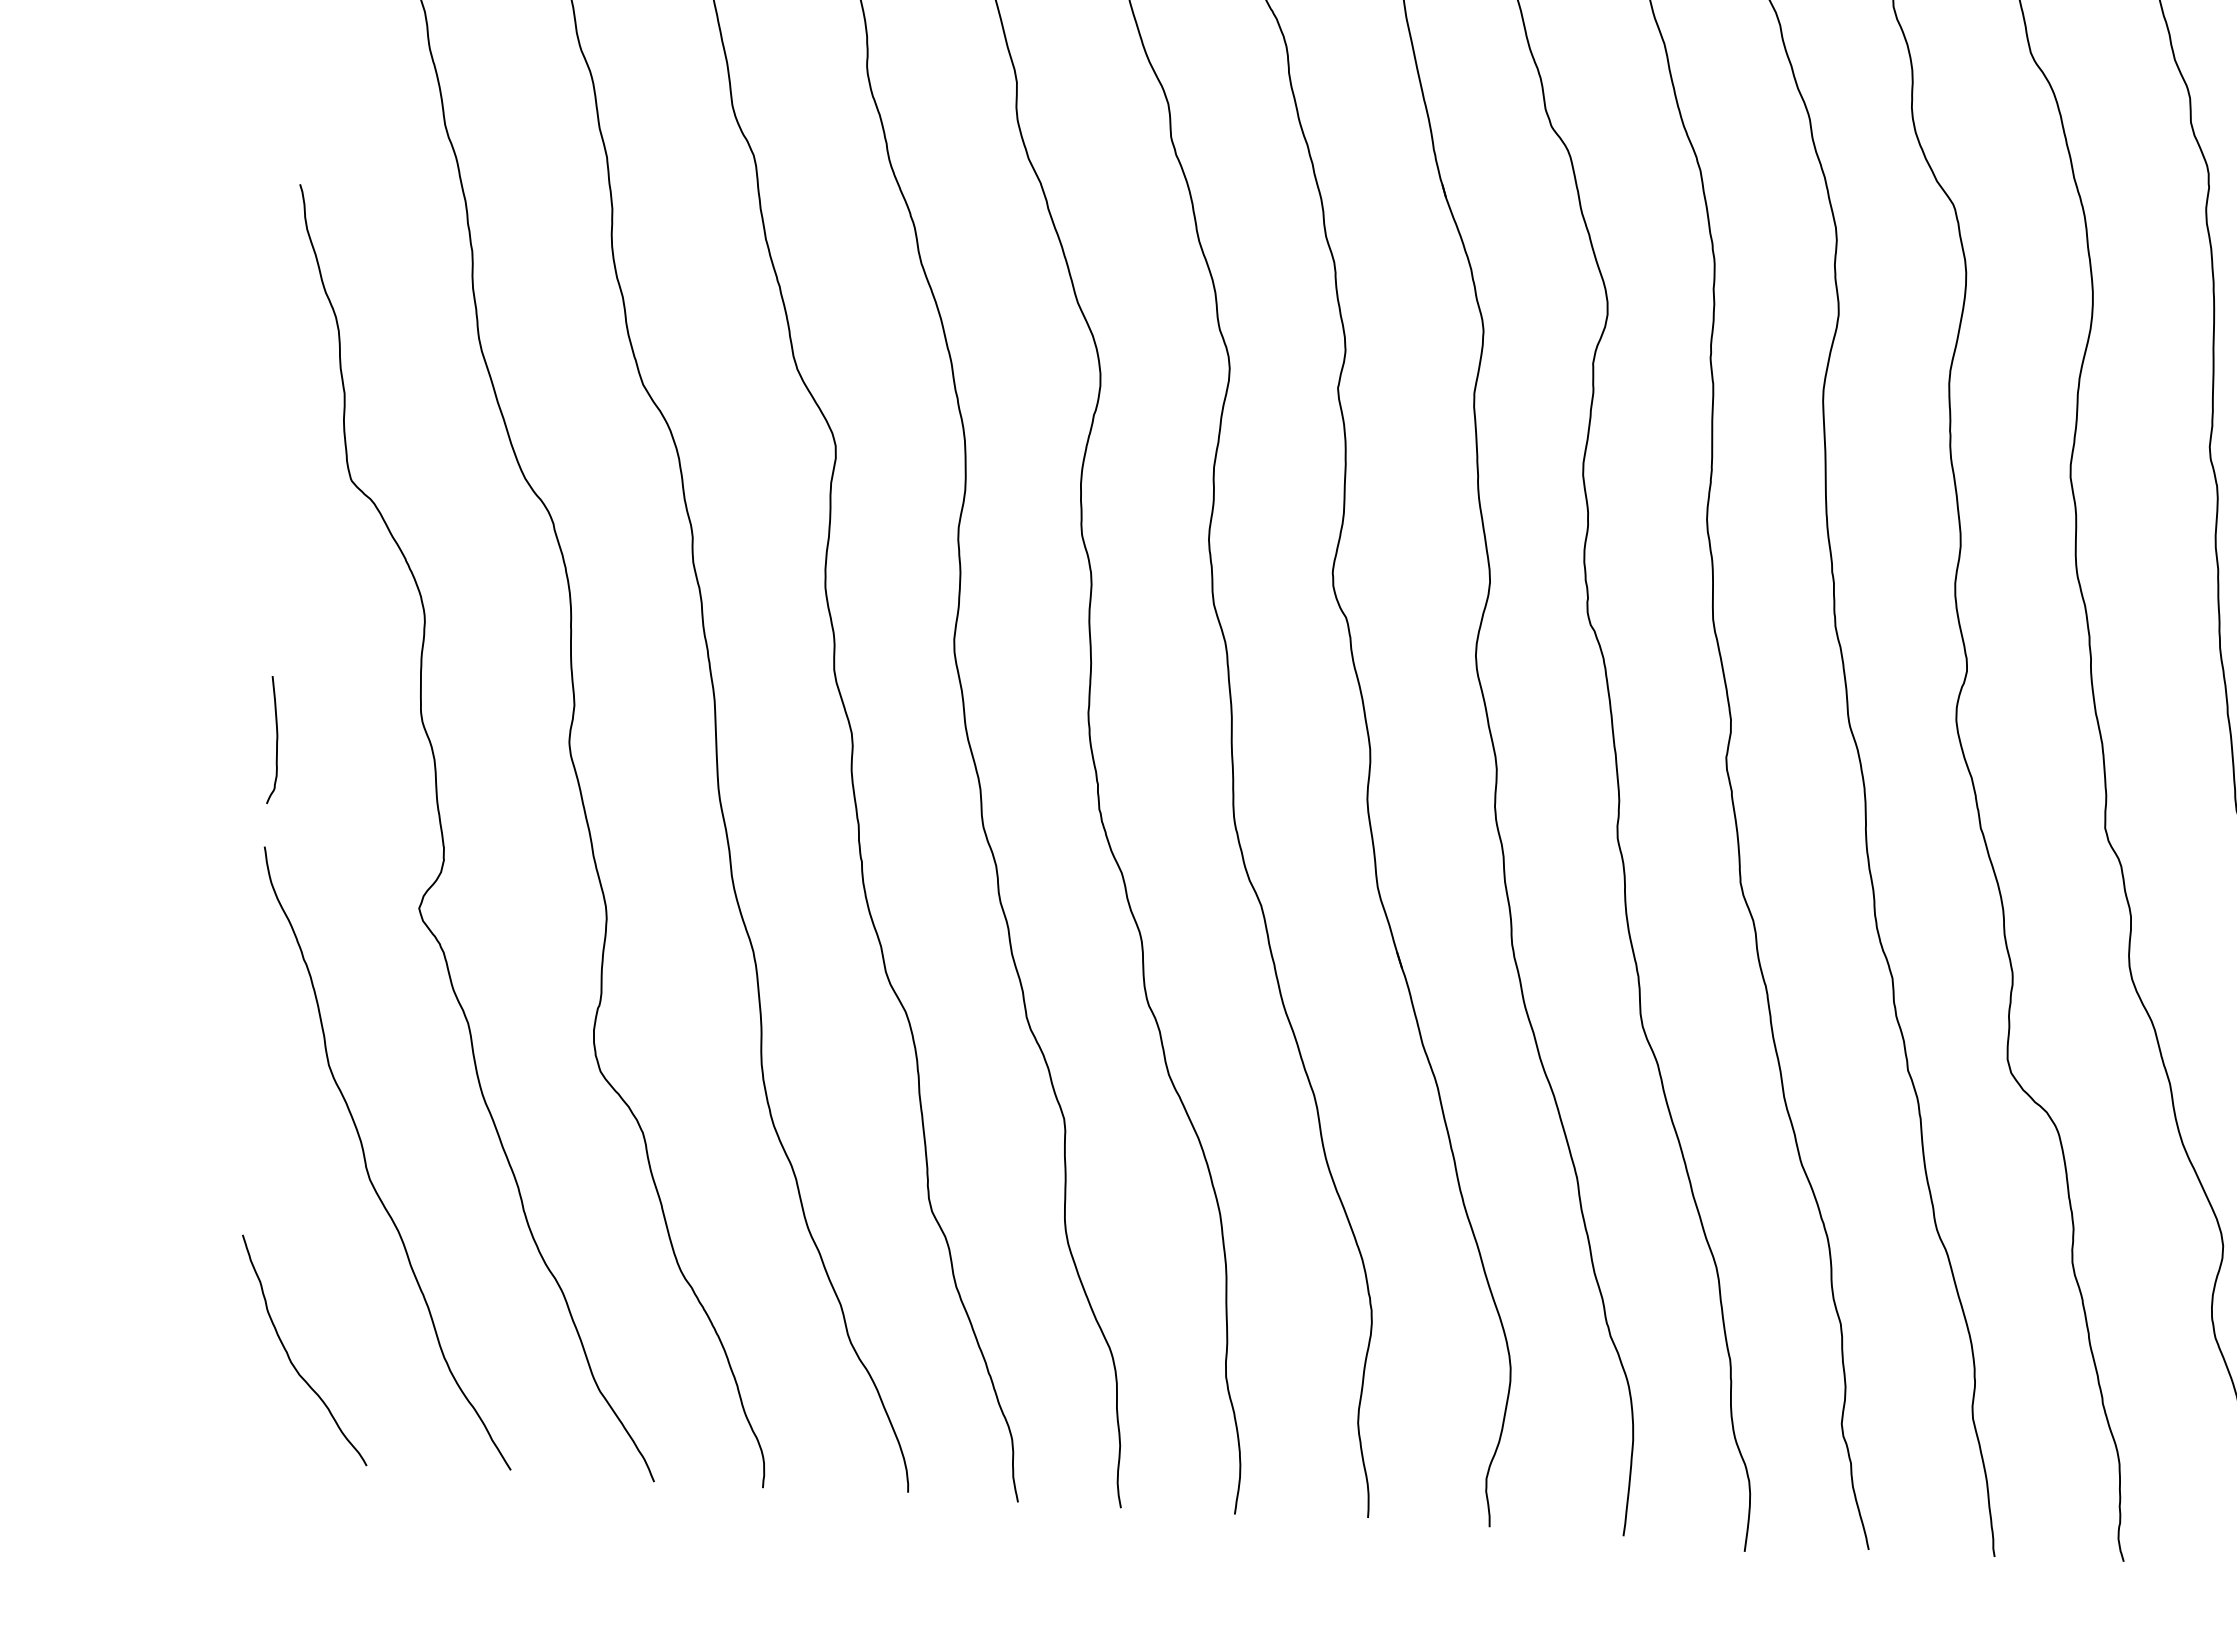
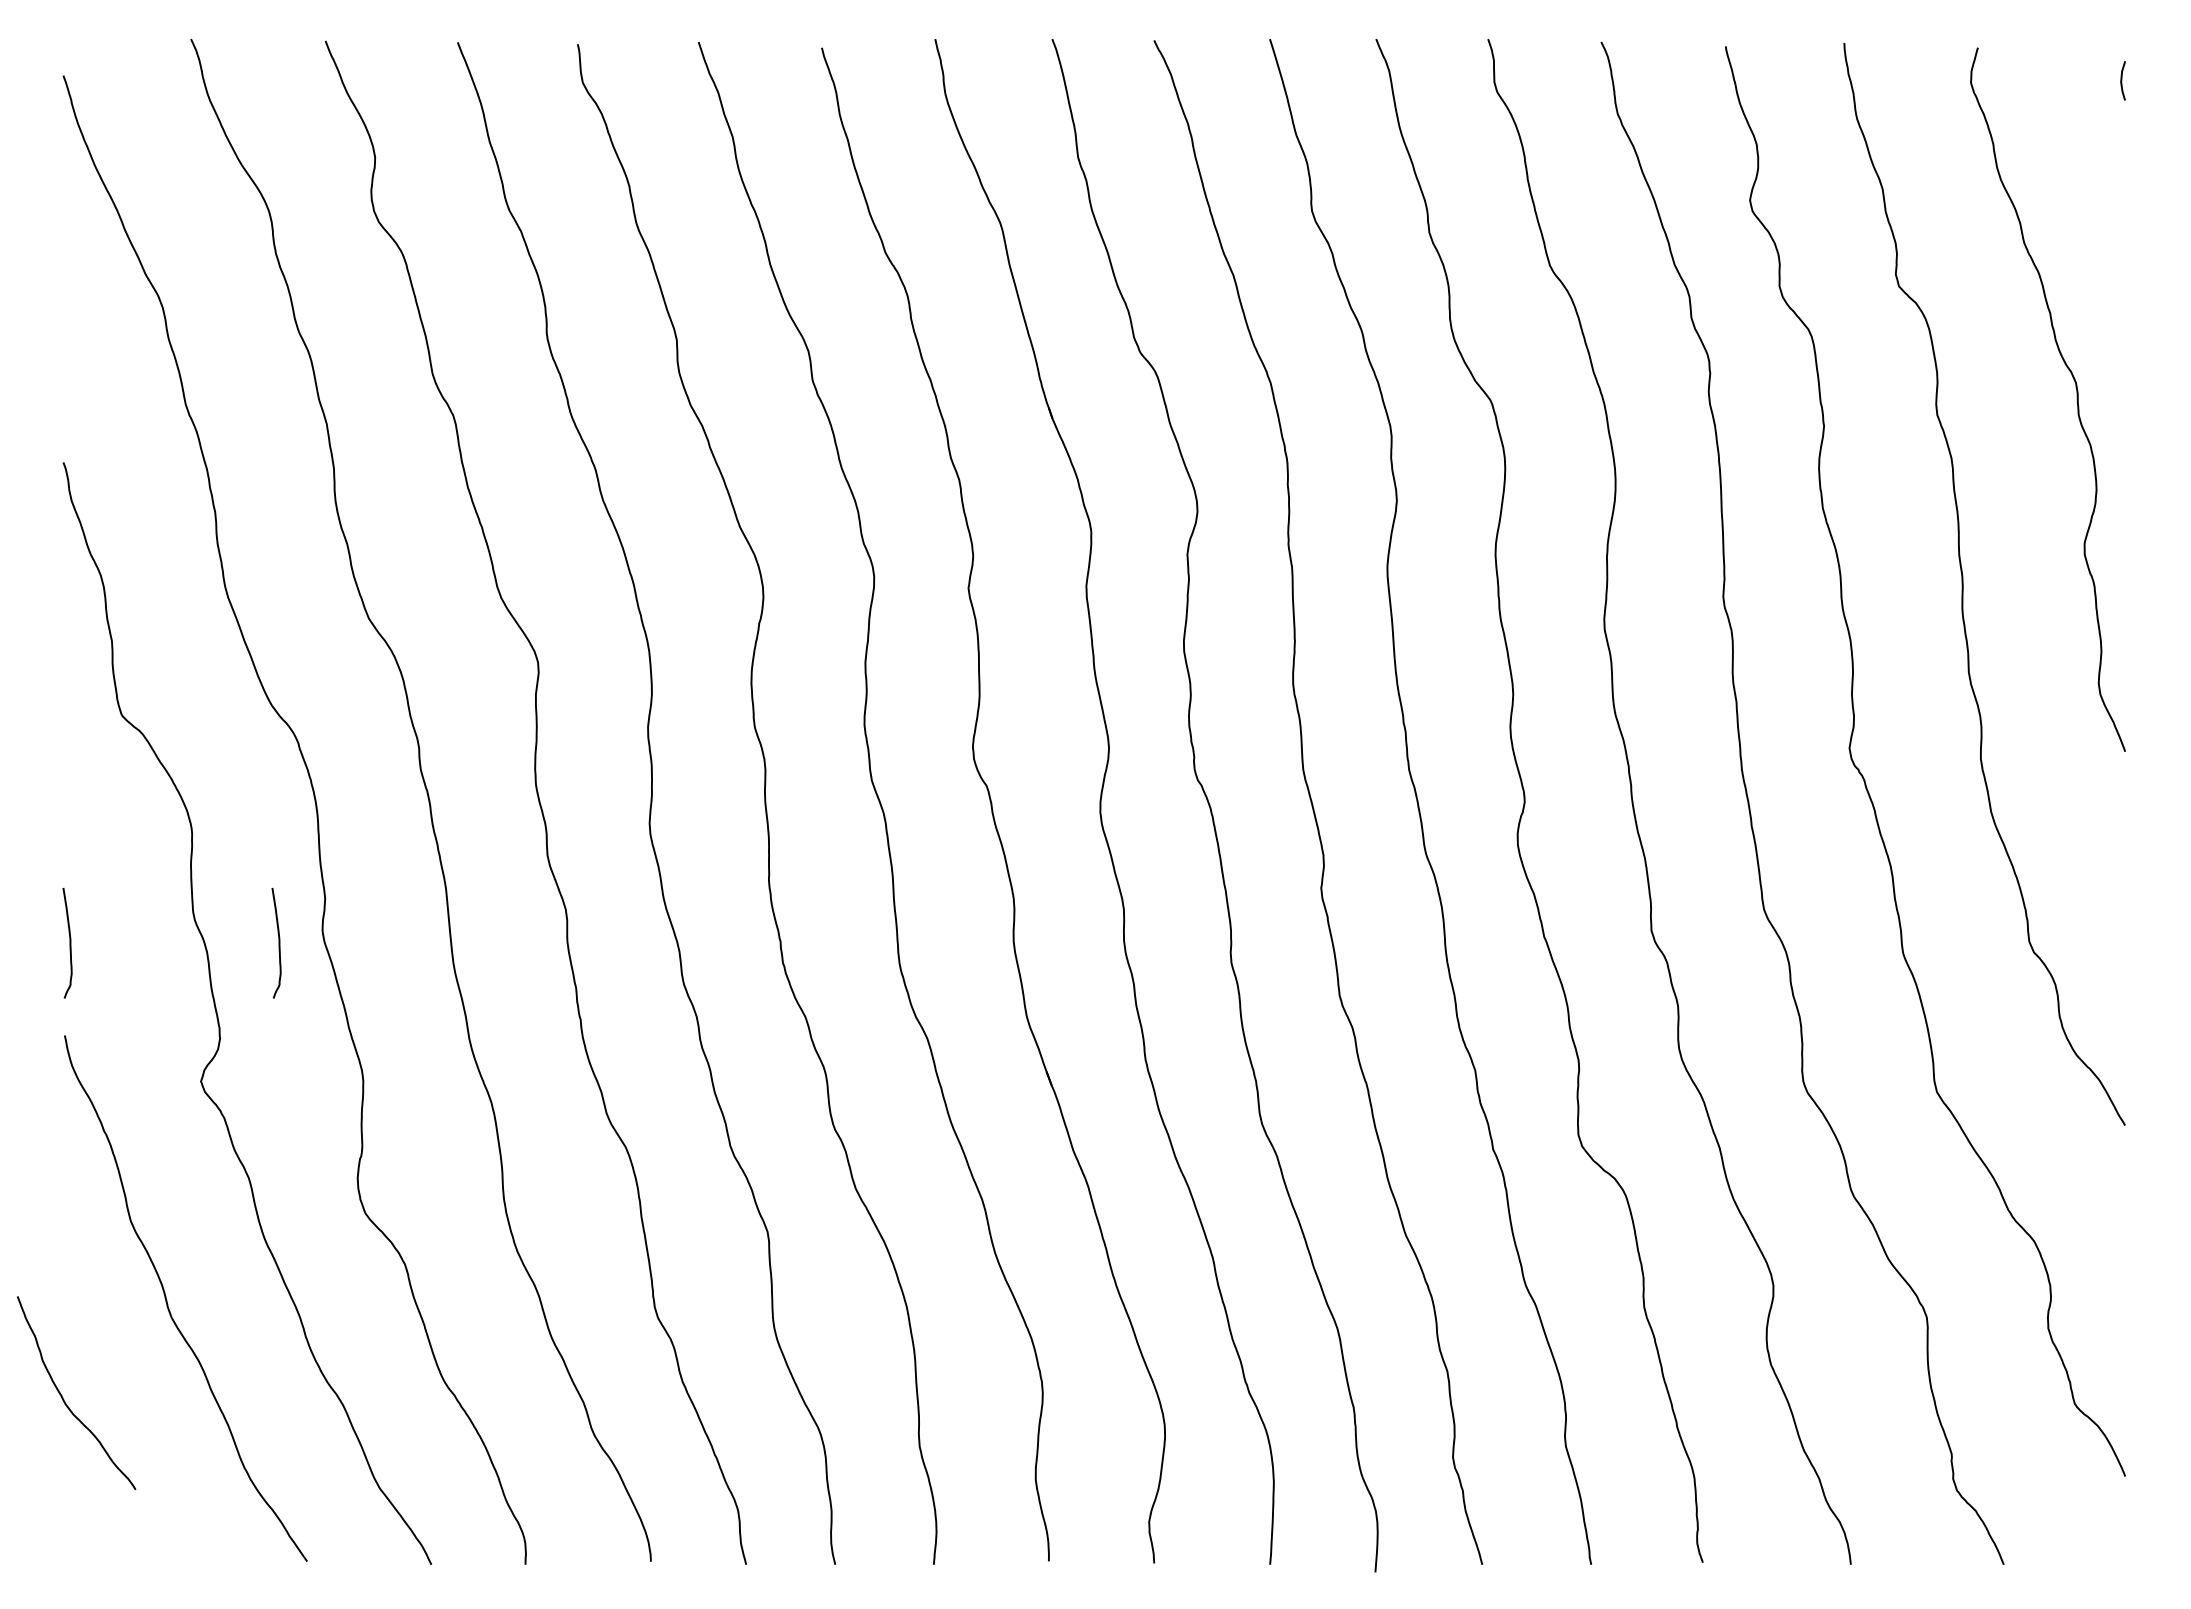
curve: (517, 754) -> (278, 943), added
curve: (290, 1357) -> (64, 1399), moved

